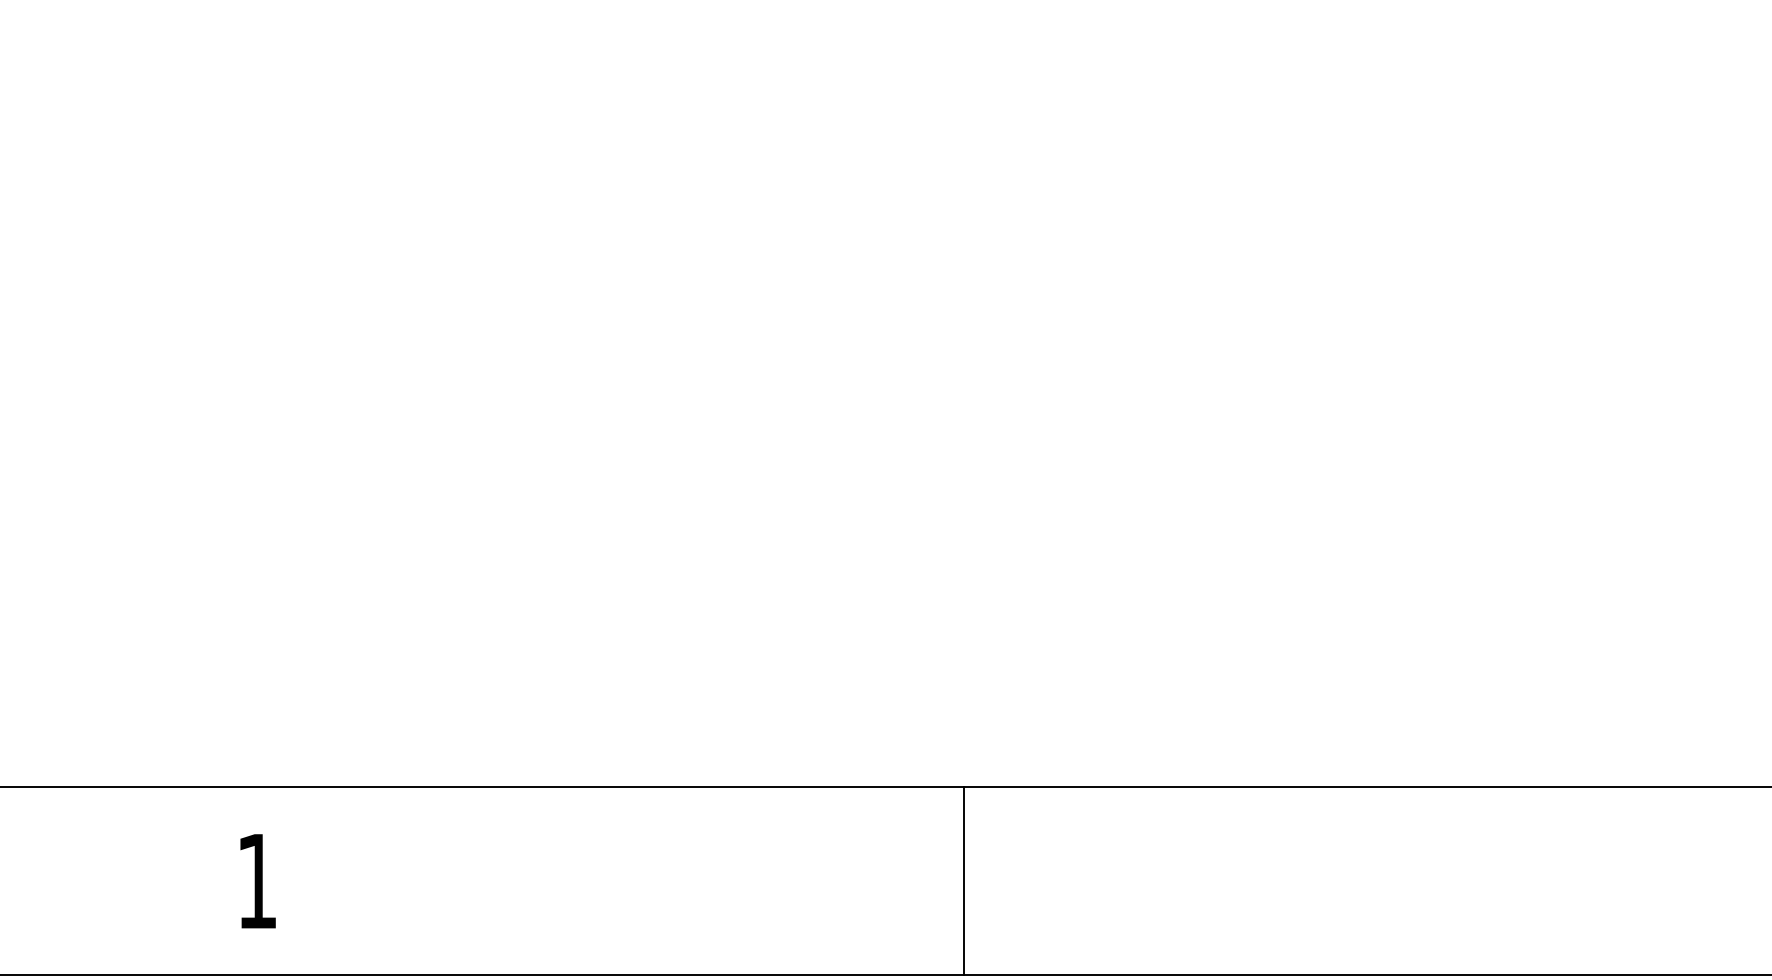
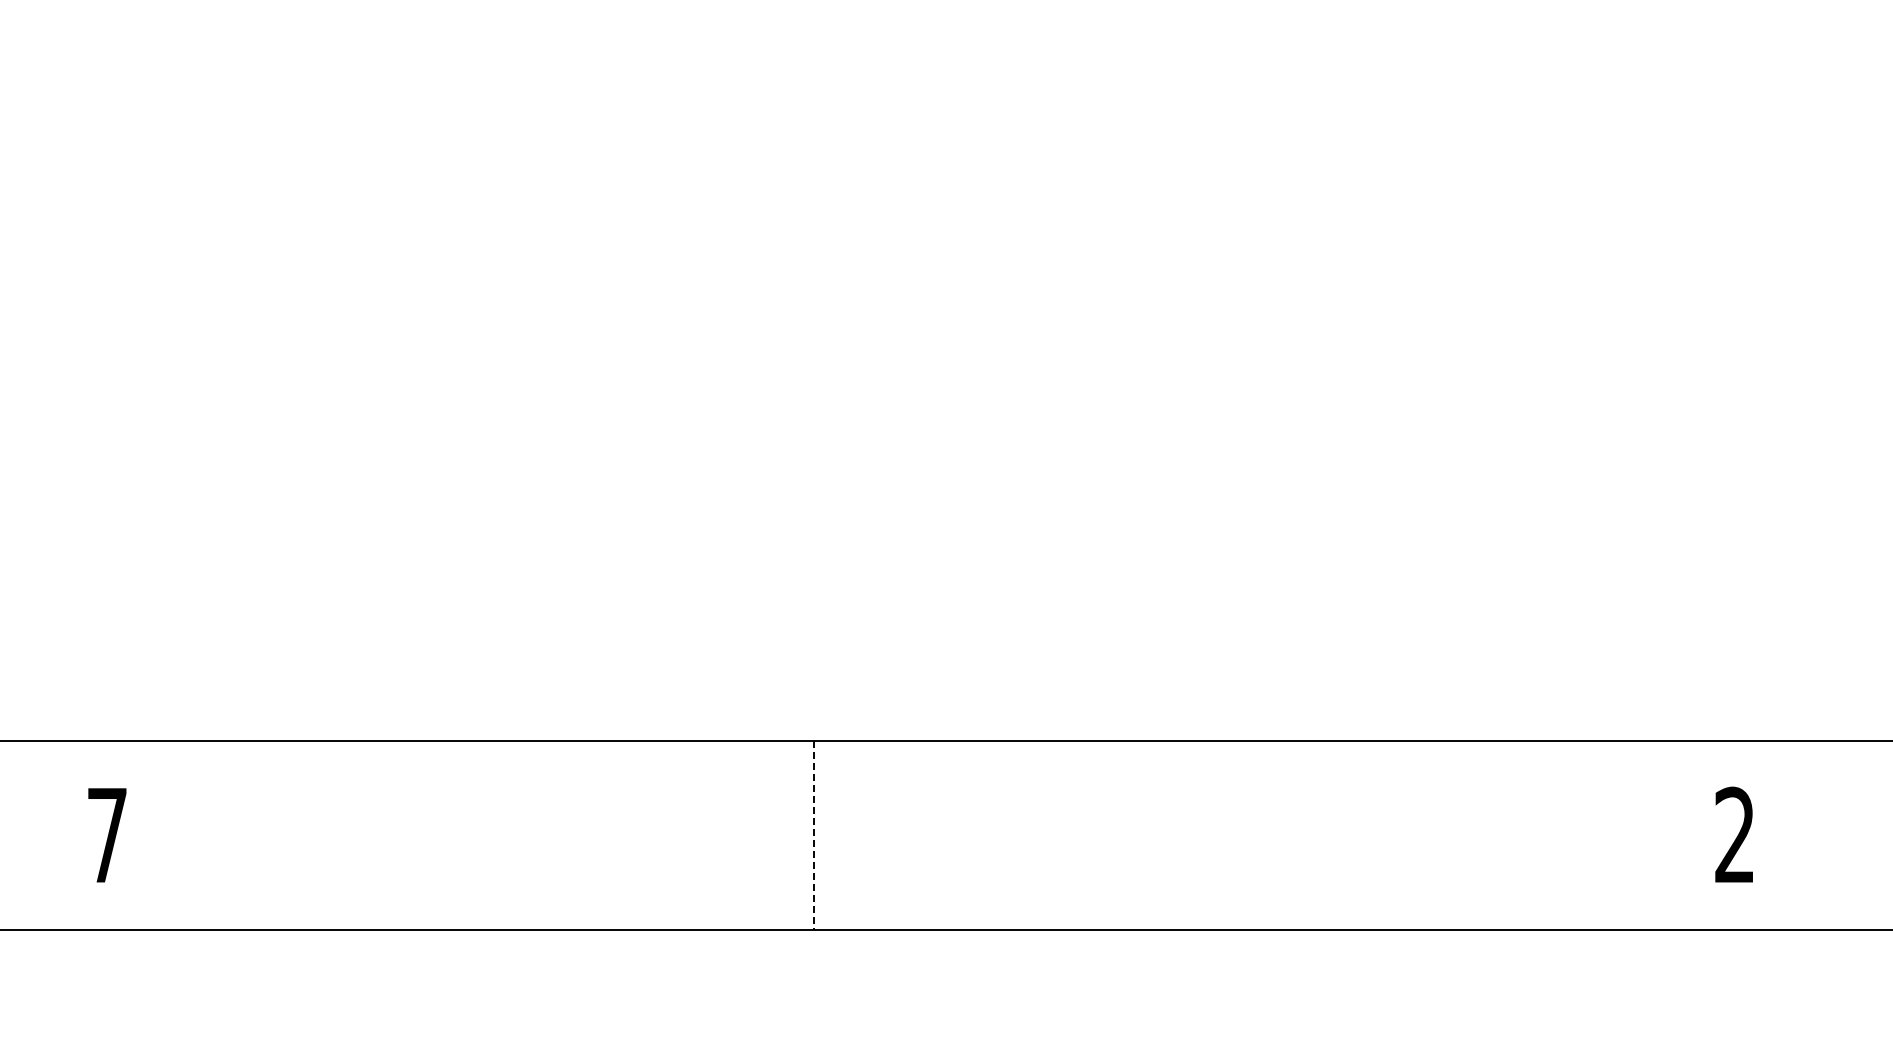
text: (257, 881) -> (107, 835), 1 -> 7
line: (964, 881) -> (814, 835), solid -> dashed

